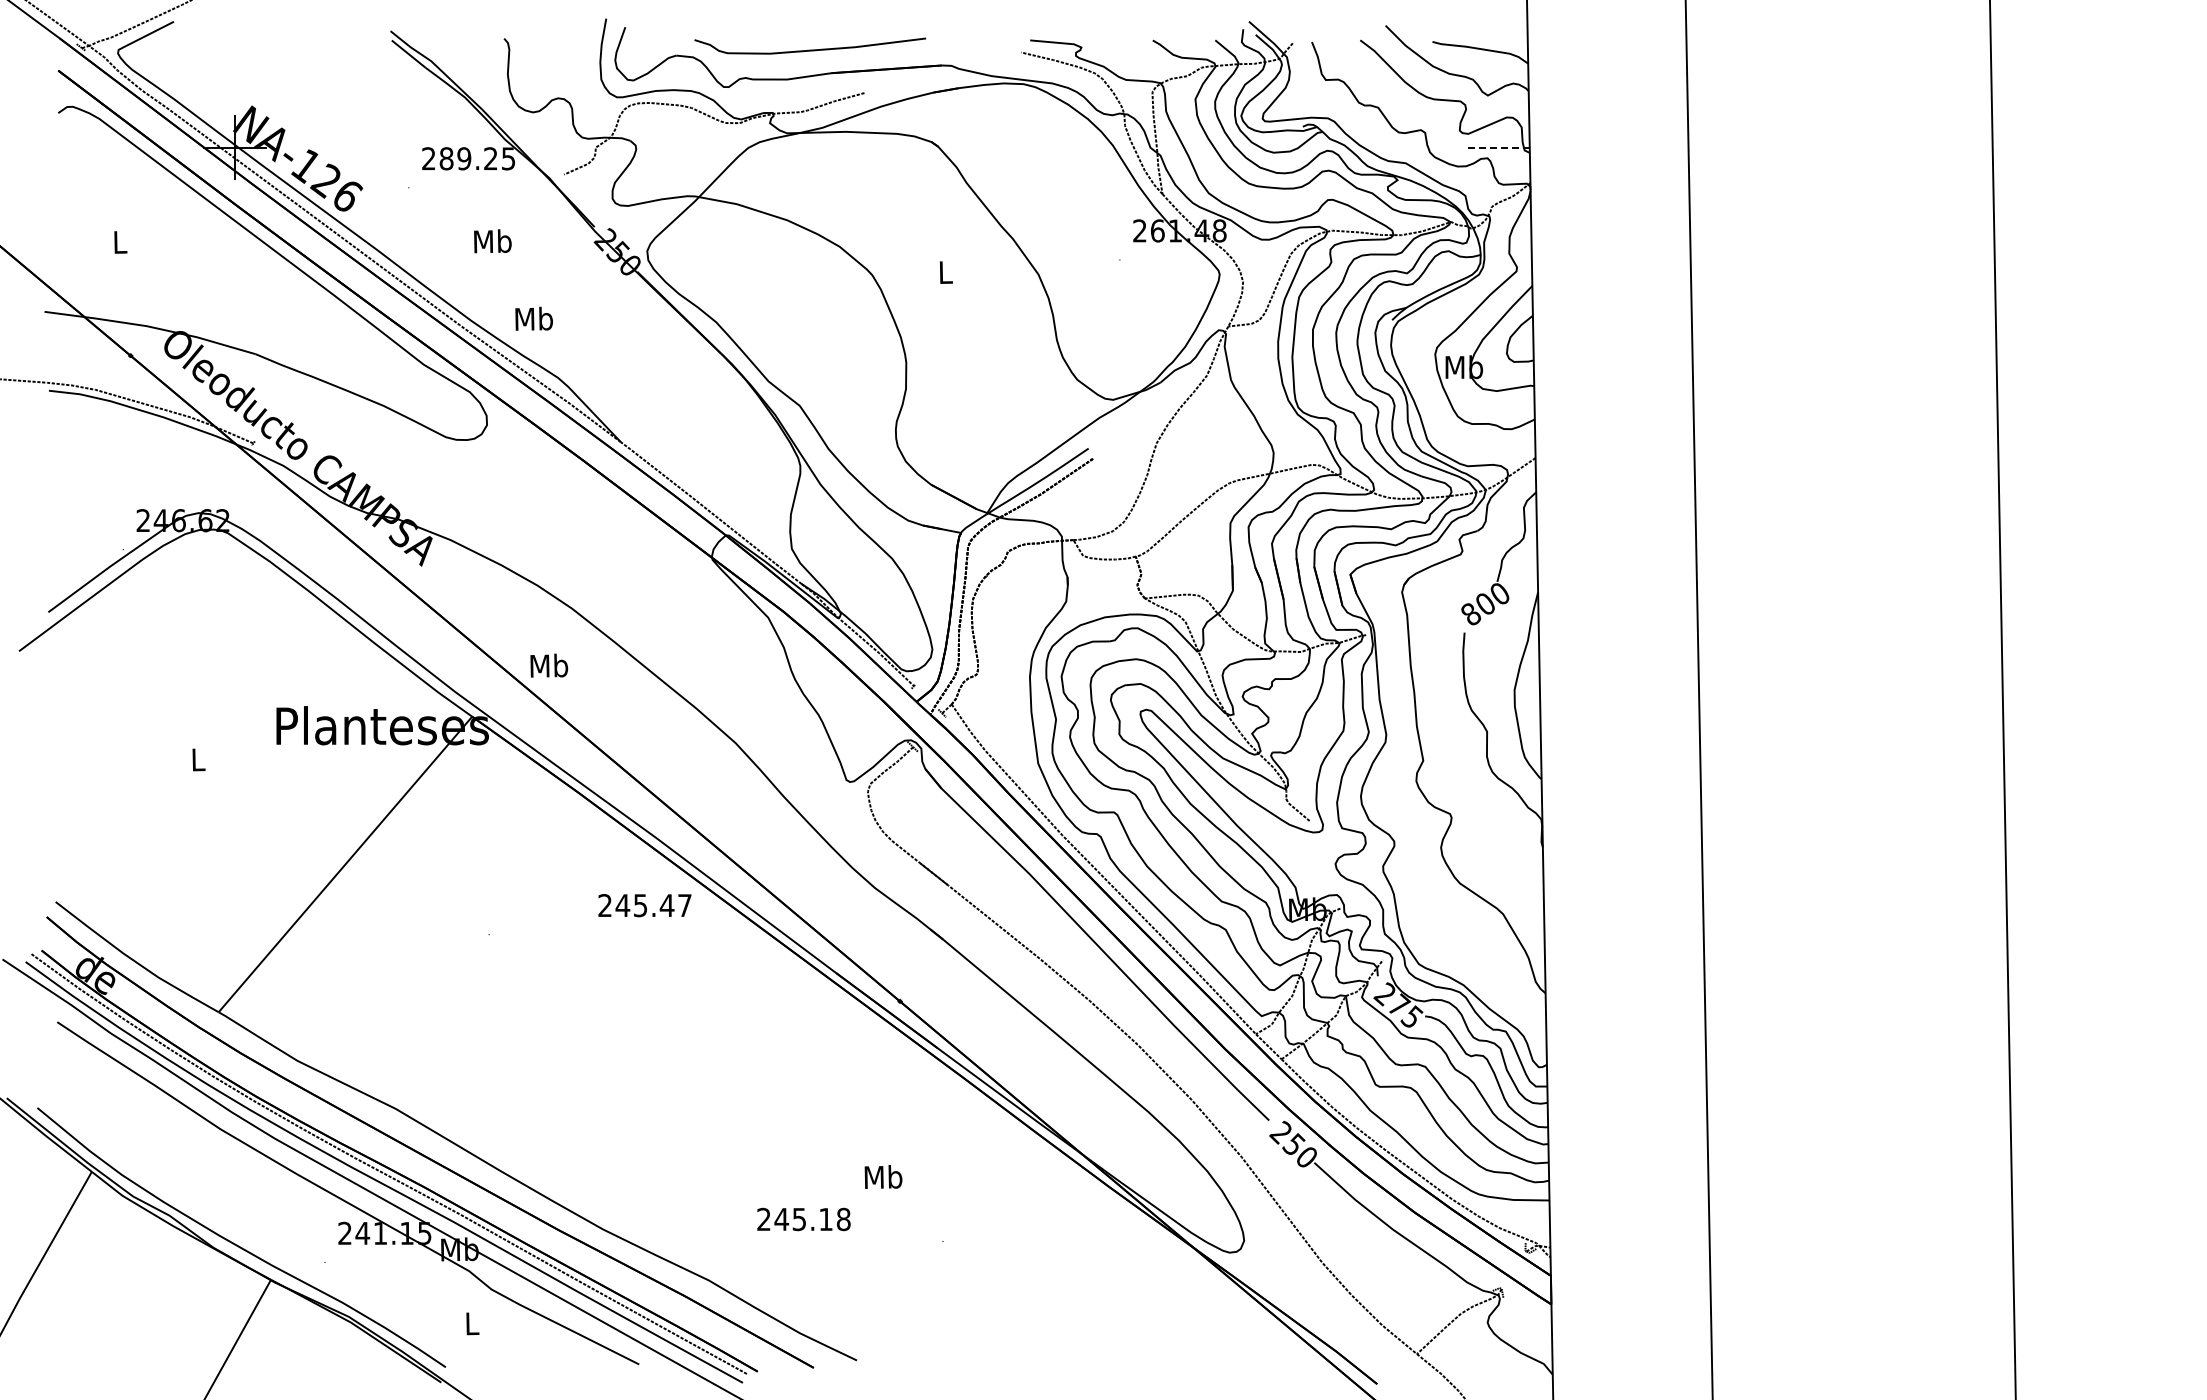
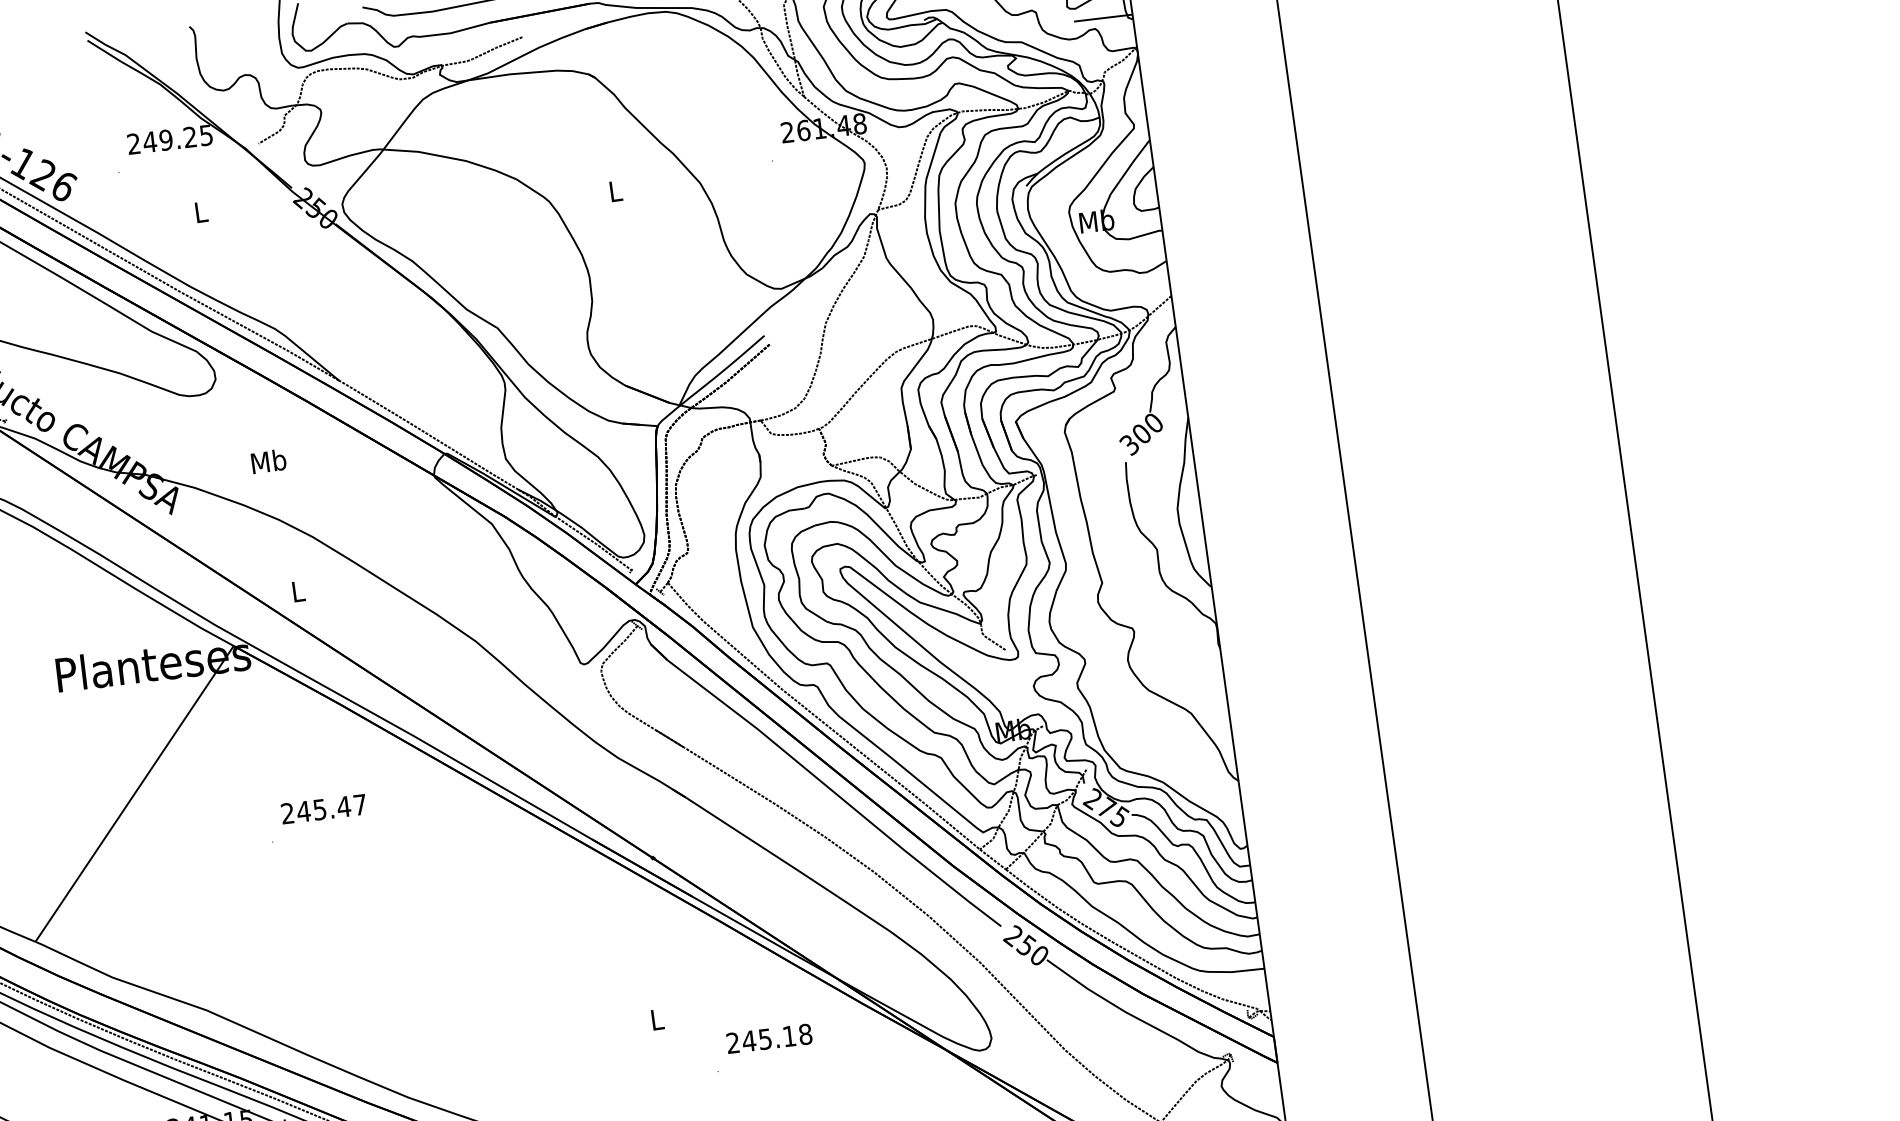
line: (1497, 147) -> (1103, 18), dashed -> solid
text: (446, 158) -> (149, 141), 289.25 -> 249.25
text: (492, 241) -> (200, 212), Mb -> L
text: (533, 318) -> (268, 461), moved
text: (1470, 614) -> (1129, 445), 800 -> 300
text: (549, 665) -> (298, 591), Mb -> L
text: (644, 905) -> (323, 809), moved
text: (883, 1176) -> (657, 1019), Mb -> L
text: (803, 1219) -> (769, 1038), moved

